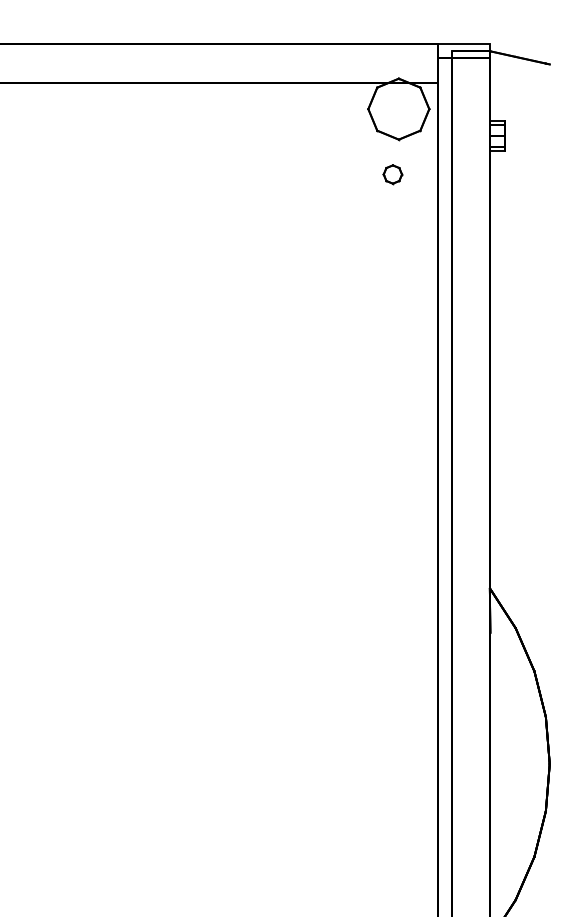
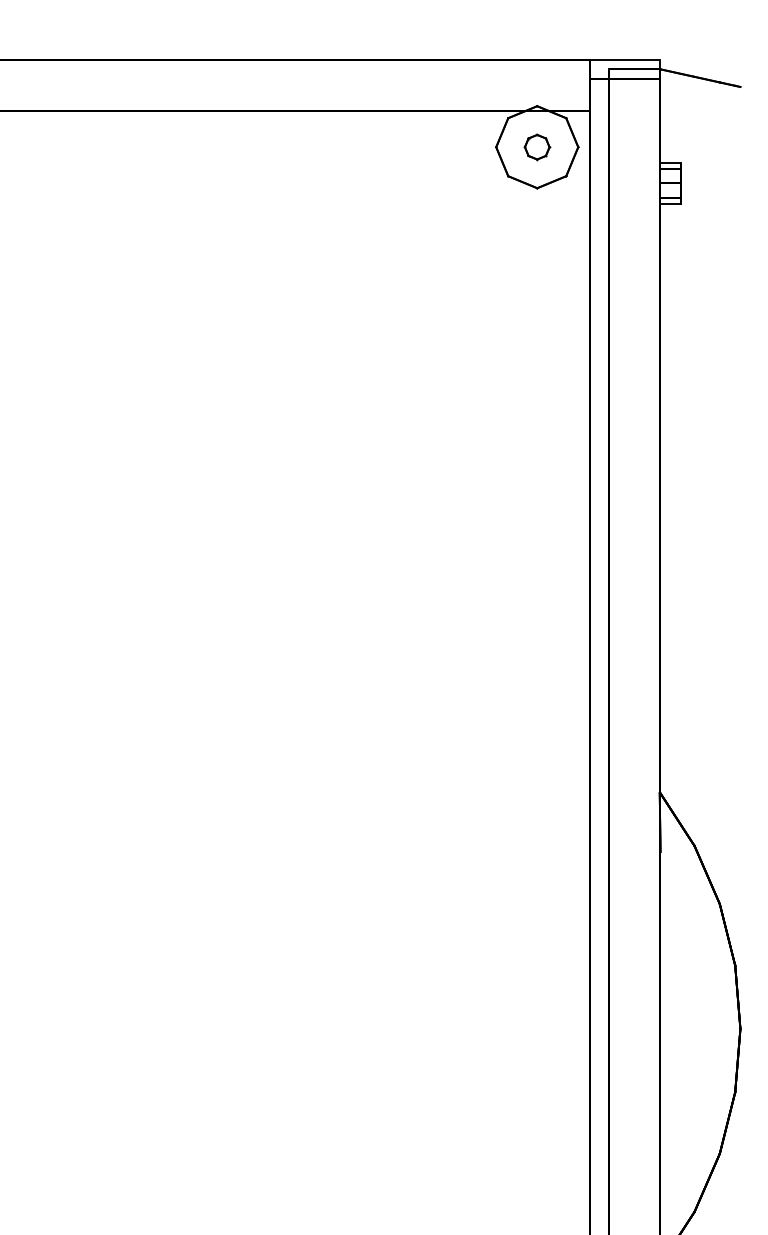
part: (393, 174) -> (537, 147), moved

